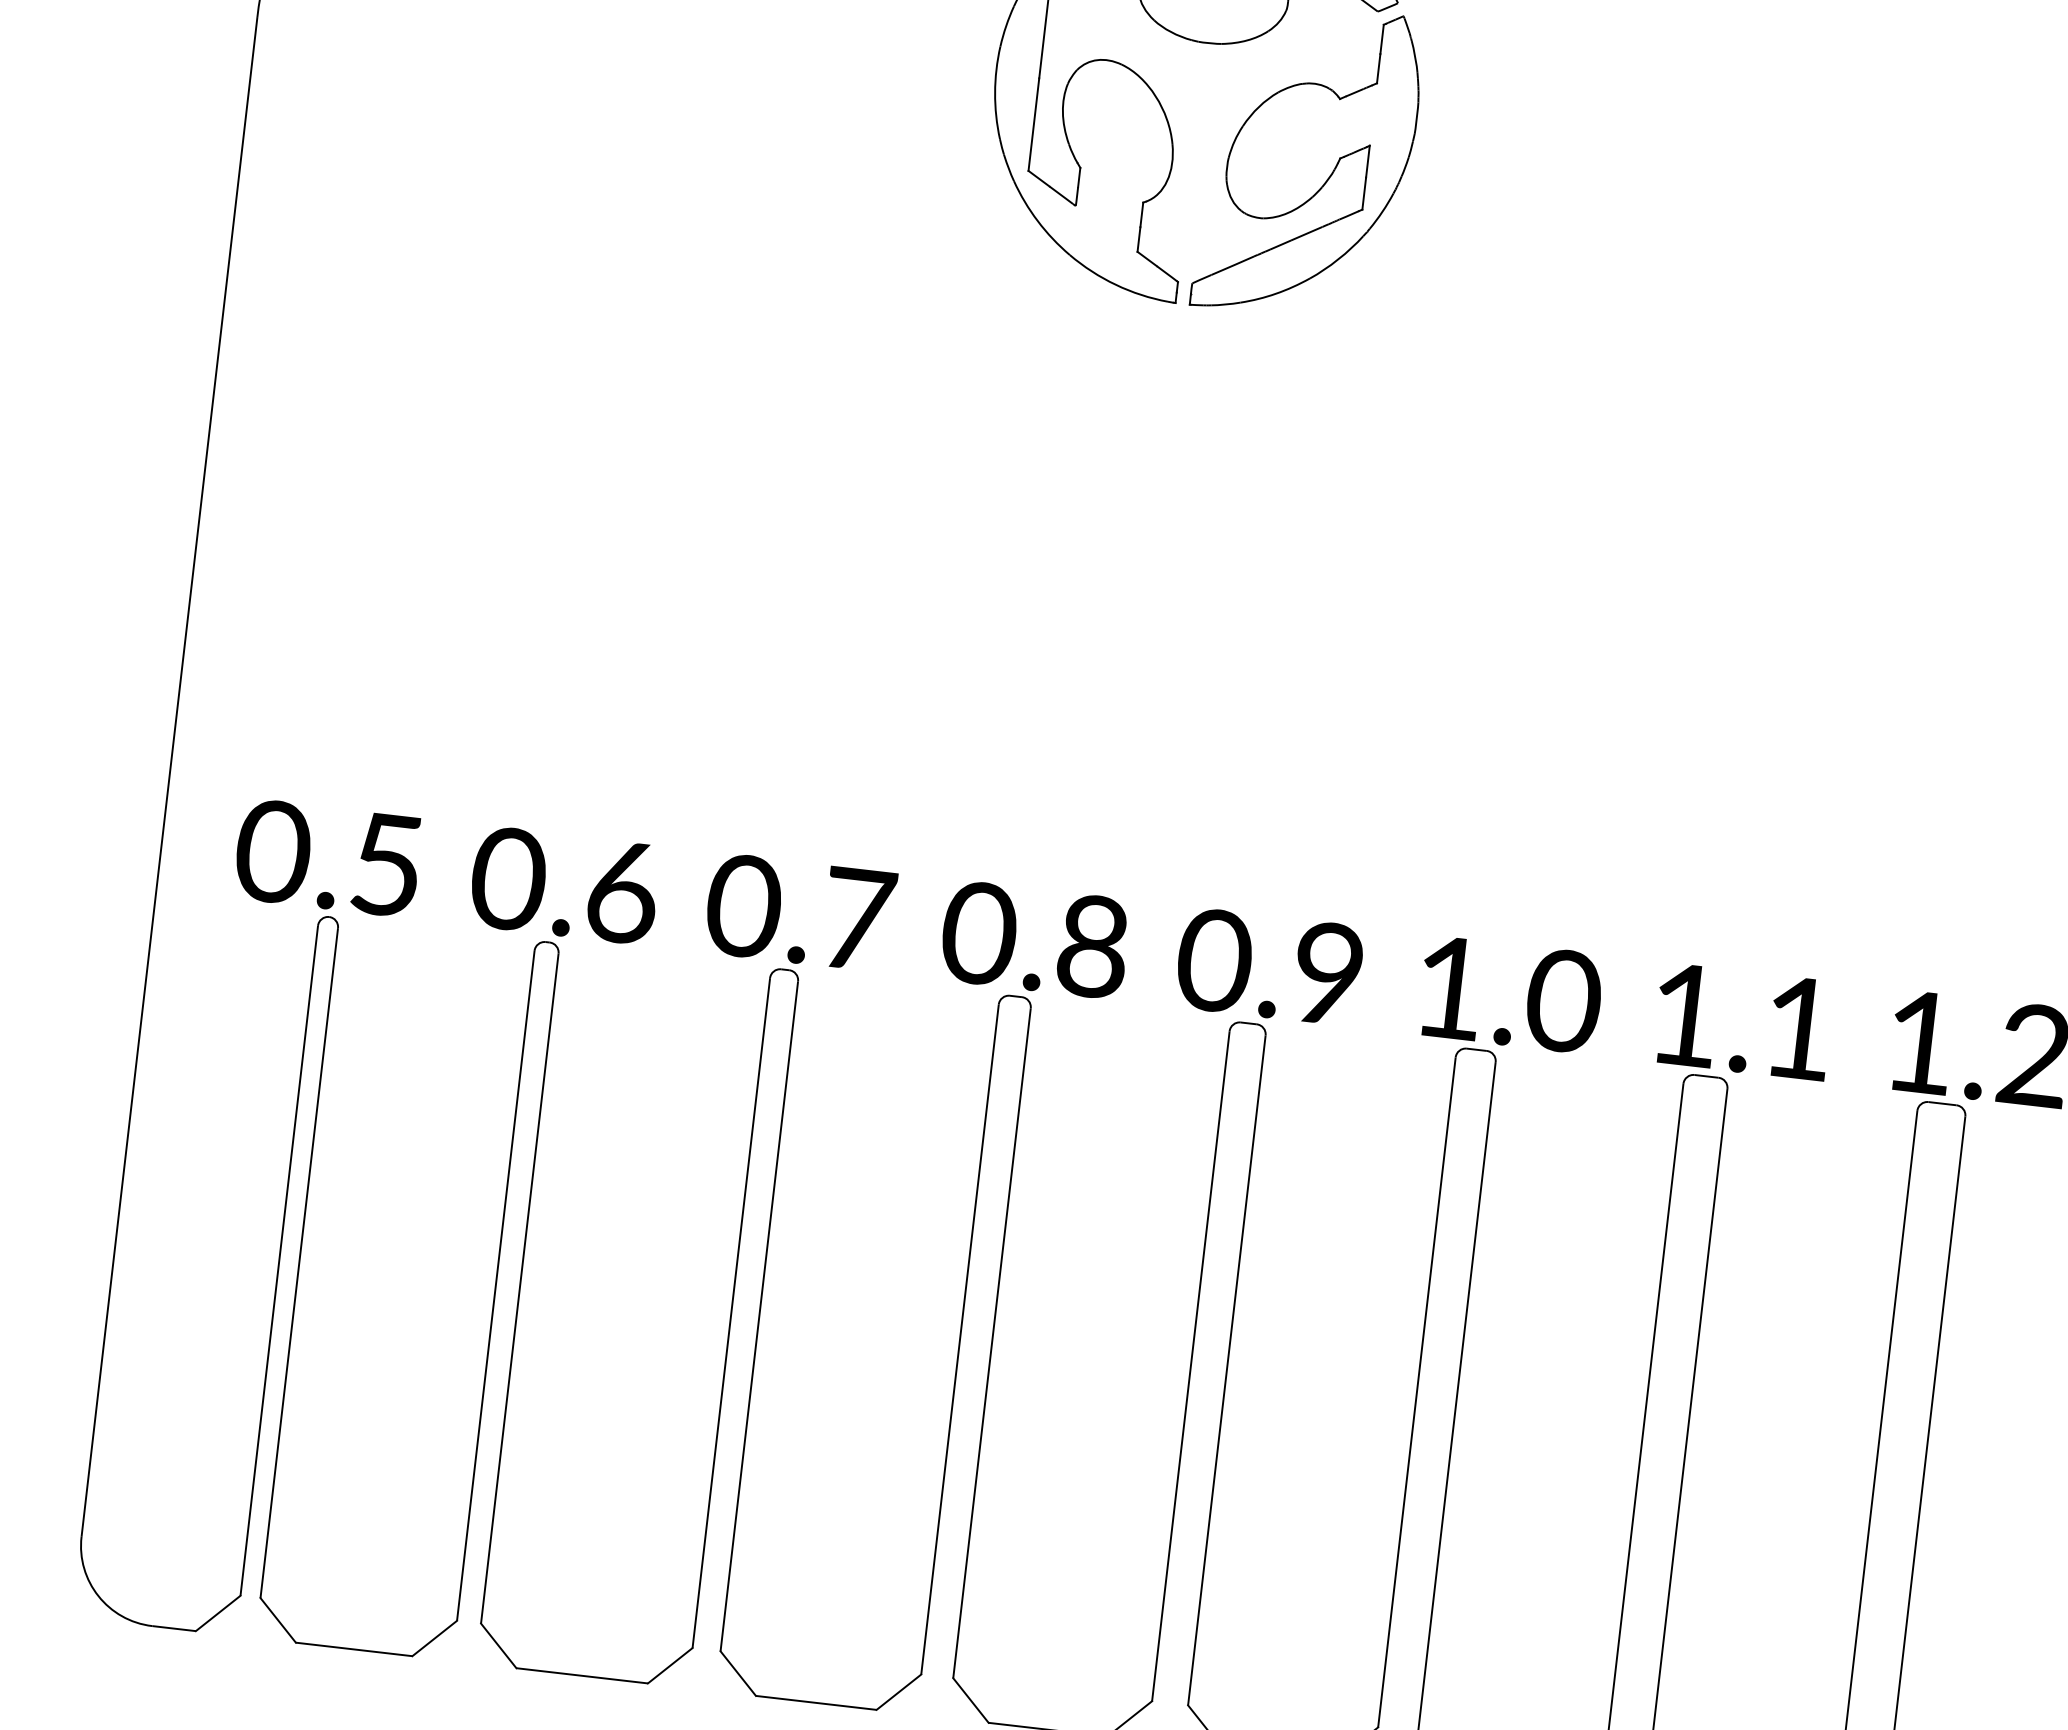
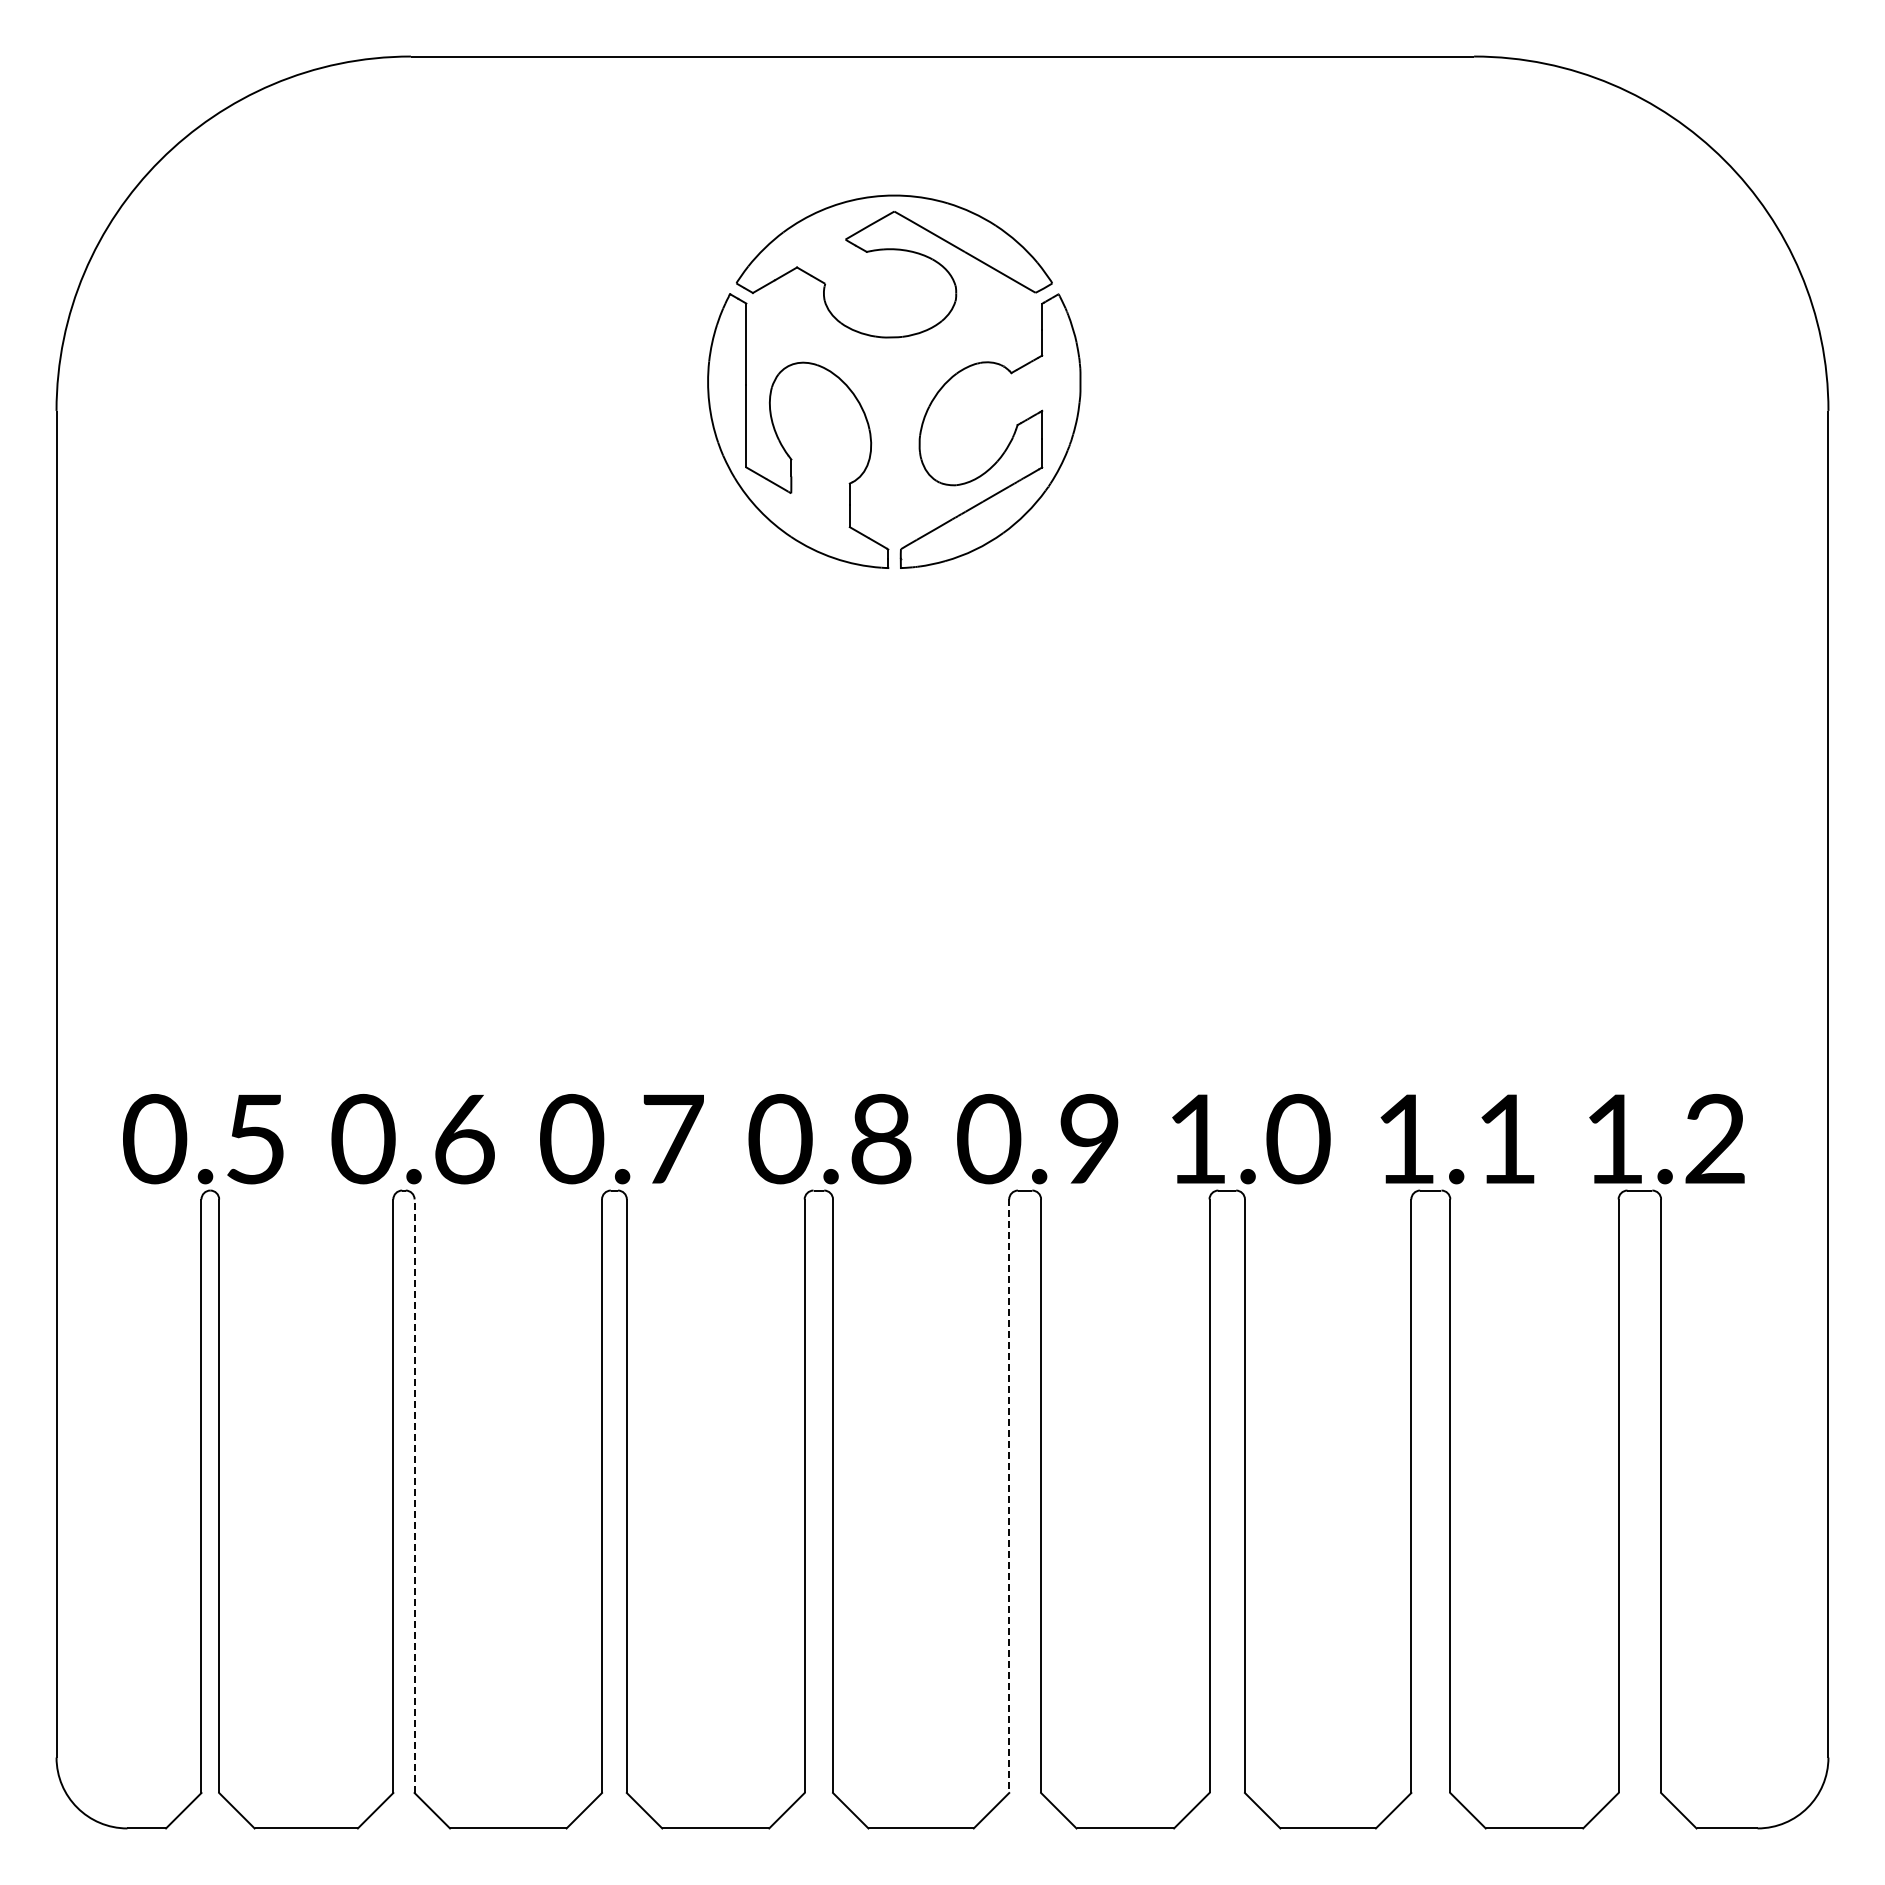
line: (519, 1288) -> (414, 1496), solid -> dashed
line: (1191, 1366) -> (1009, 1496), solid -> dashed

